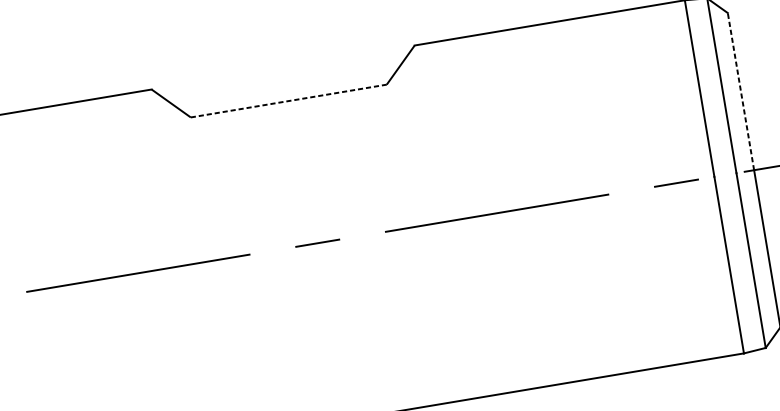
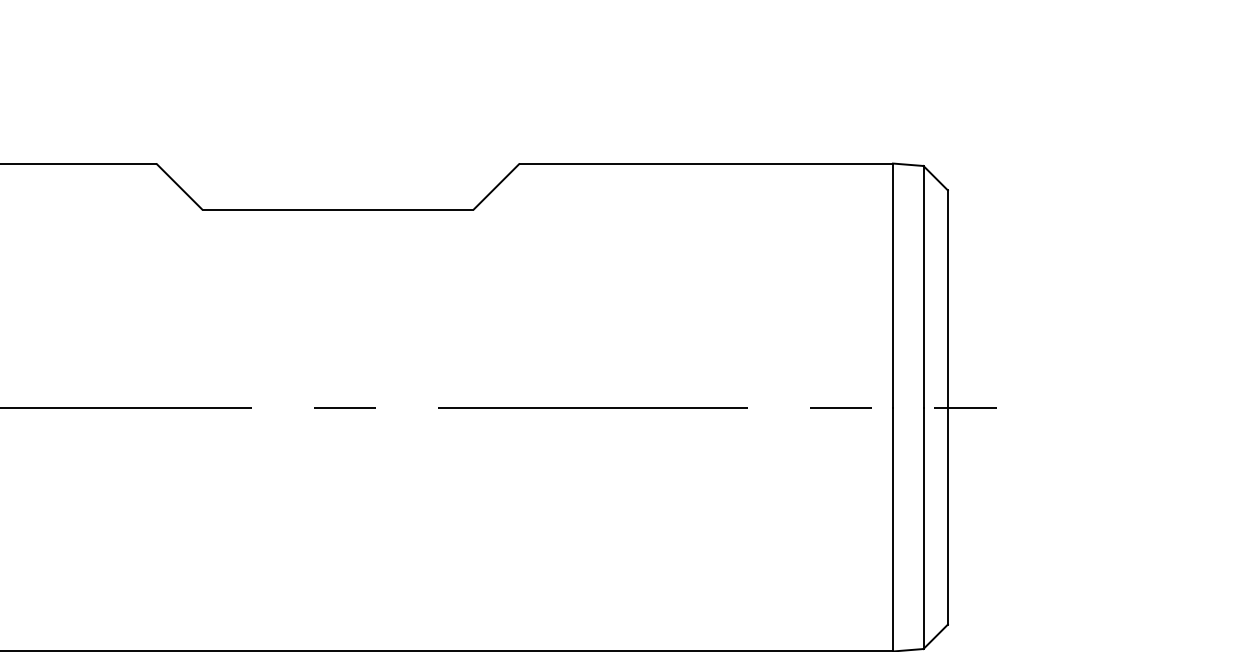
line: (740, 91) -> (947, 298), dashed -> solid
line: (289, 100) -> (338, 209), dashed -> solid

